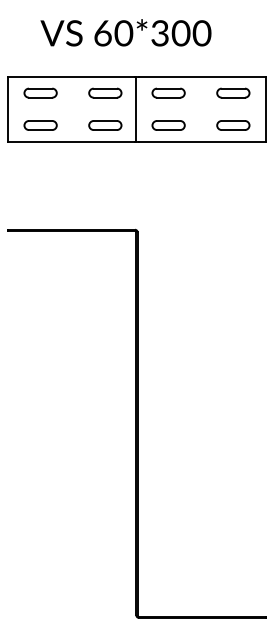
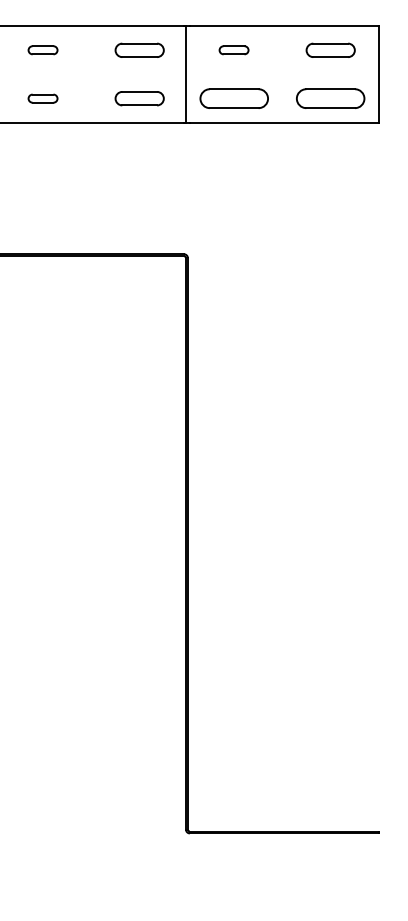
part: (40, 92) -> (42, 49), size x0.6
part: (168, 92) -> (233, 49), size x0.6
part: (40, 125) -> (42, 98), size x0.6
part: (168, 125) -> (233, 98), size x1.4
part: (233, 125) -> (330, 98), size x1.4

